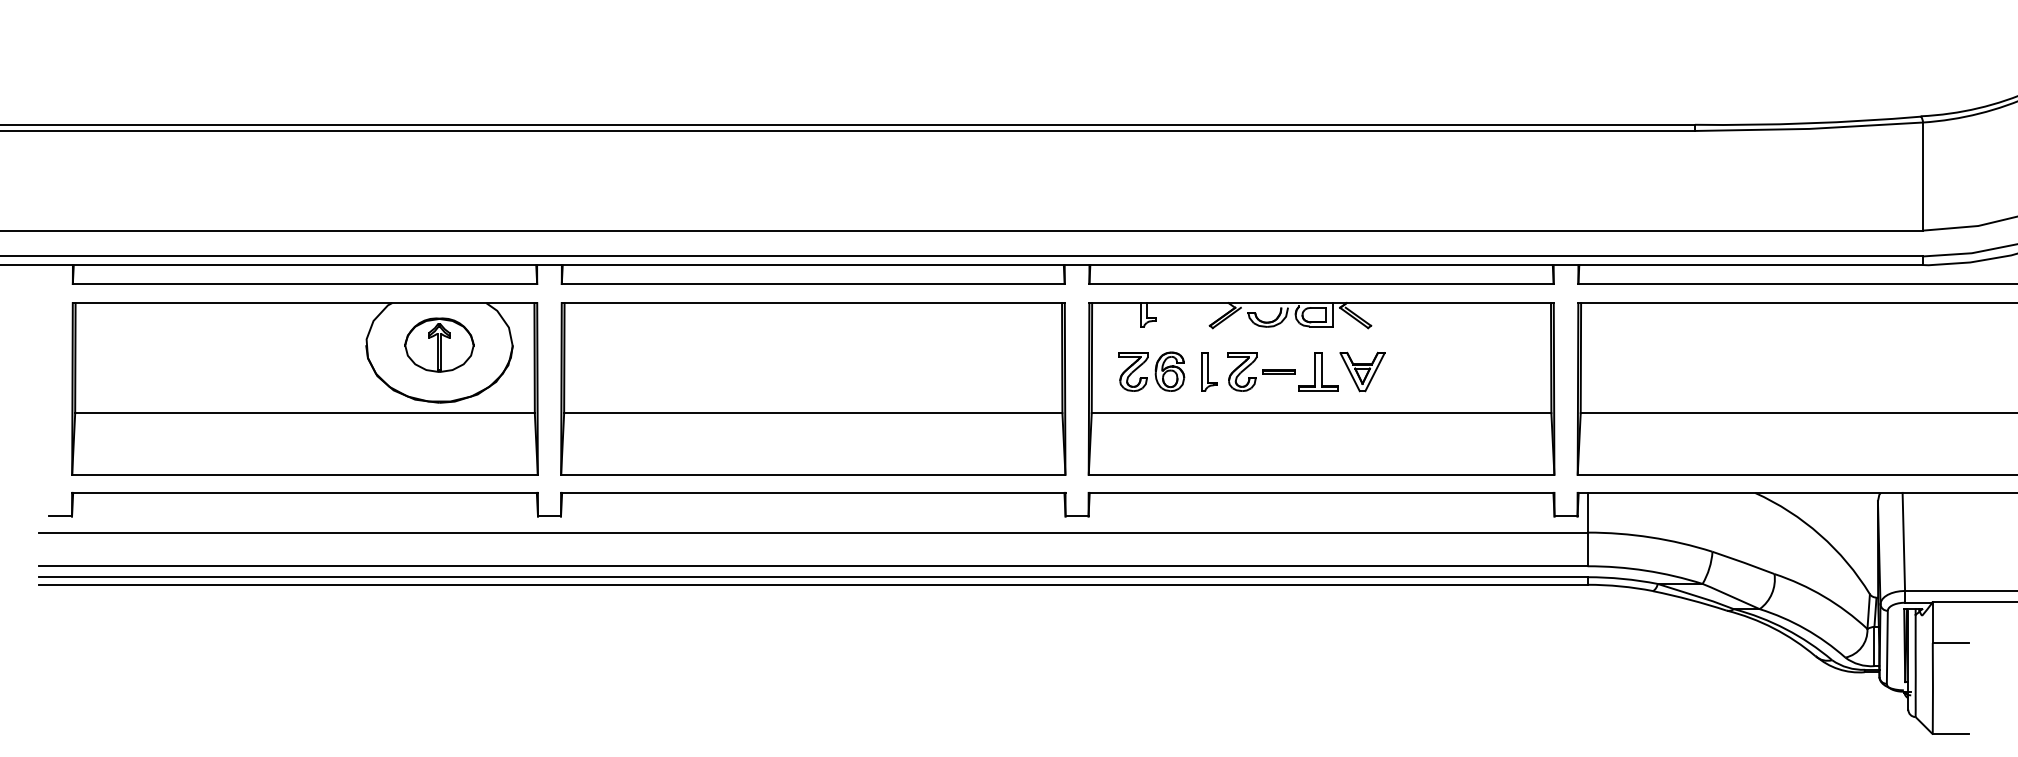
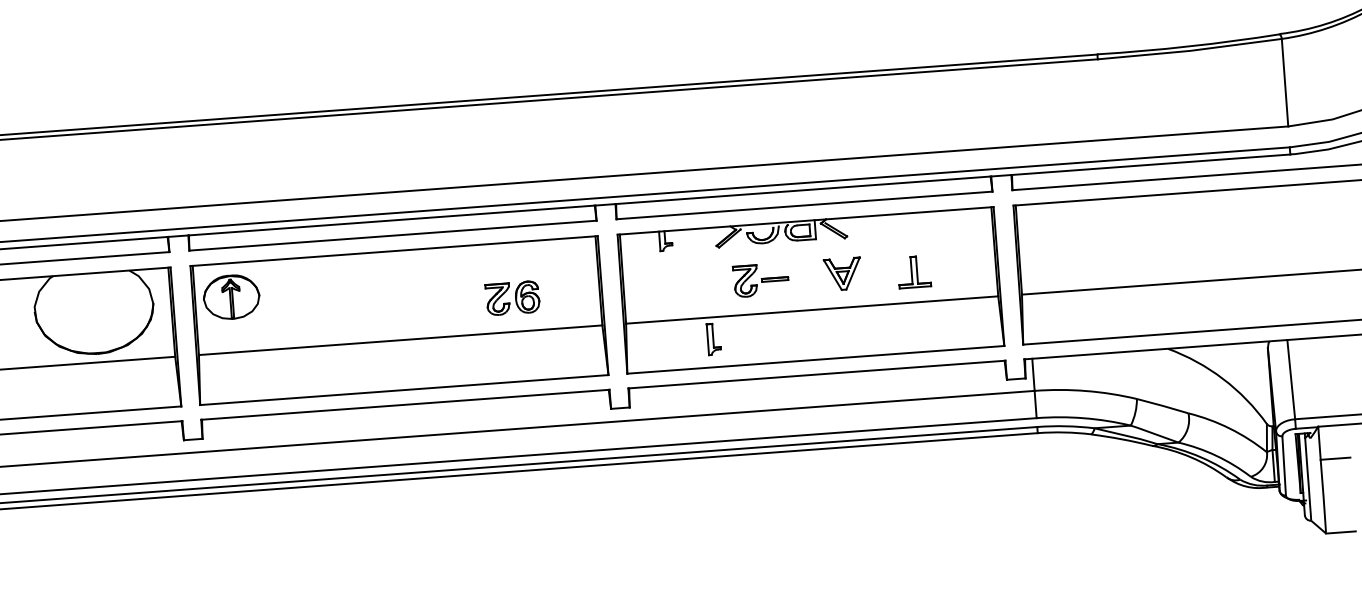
part: (439, 344) -> (231, 296), moved
part: (1151, 371) -> (512, 298), moved
part: (1209, 371) -> (714, 338), moved
part: (1318, 371) -> (914, 271), moved

